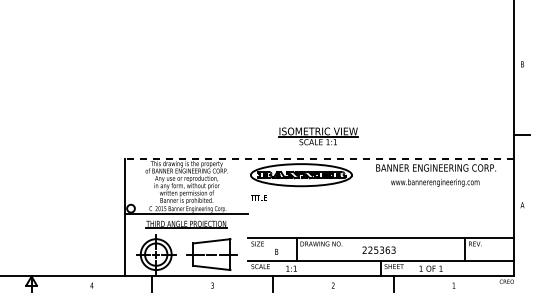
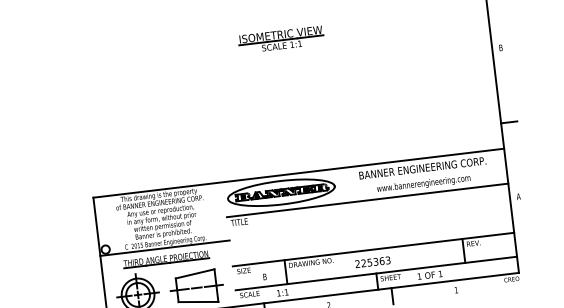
part: (318, 136) -> (281, 39), moved
line: (319, 158) -> (298, 172), dashed -> solid
line: (380, 191) -> (366, 200), added

